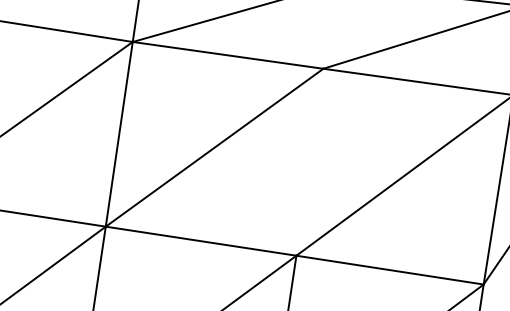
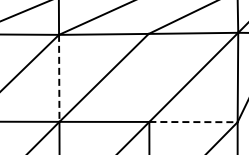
line: (119, 134) -> (59, 78), solid -> dashed
line: (392, 271) -> (194, 122), solid -> dashed

